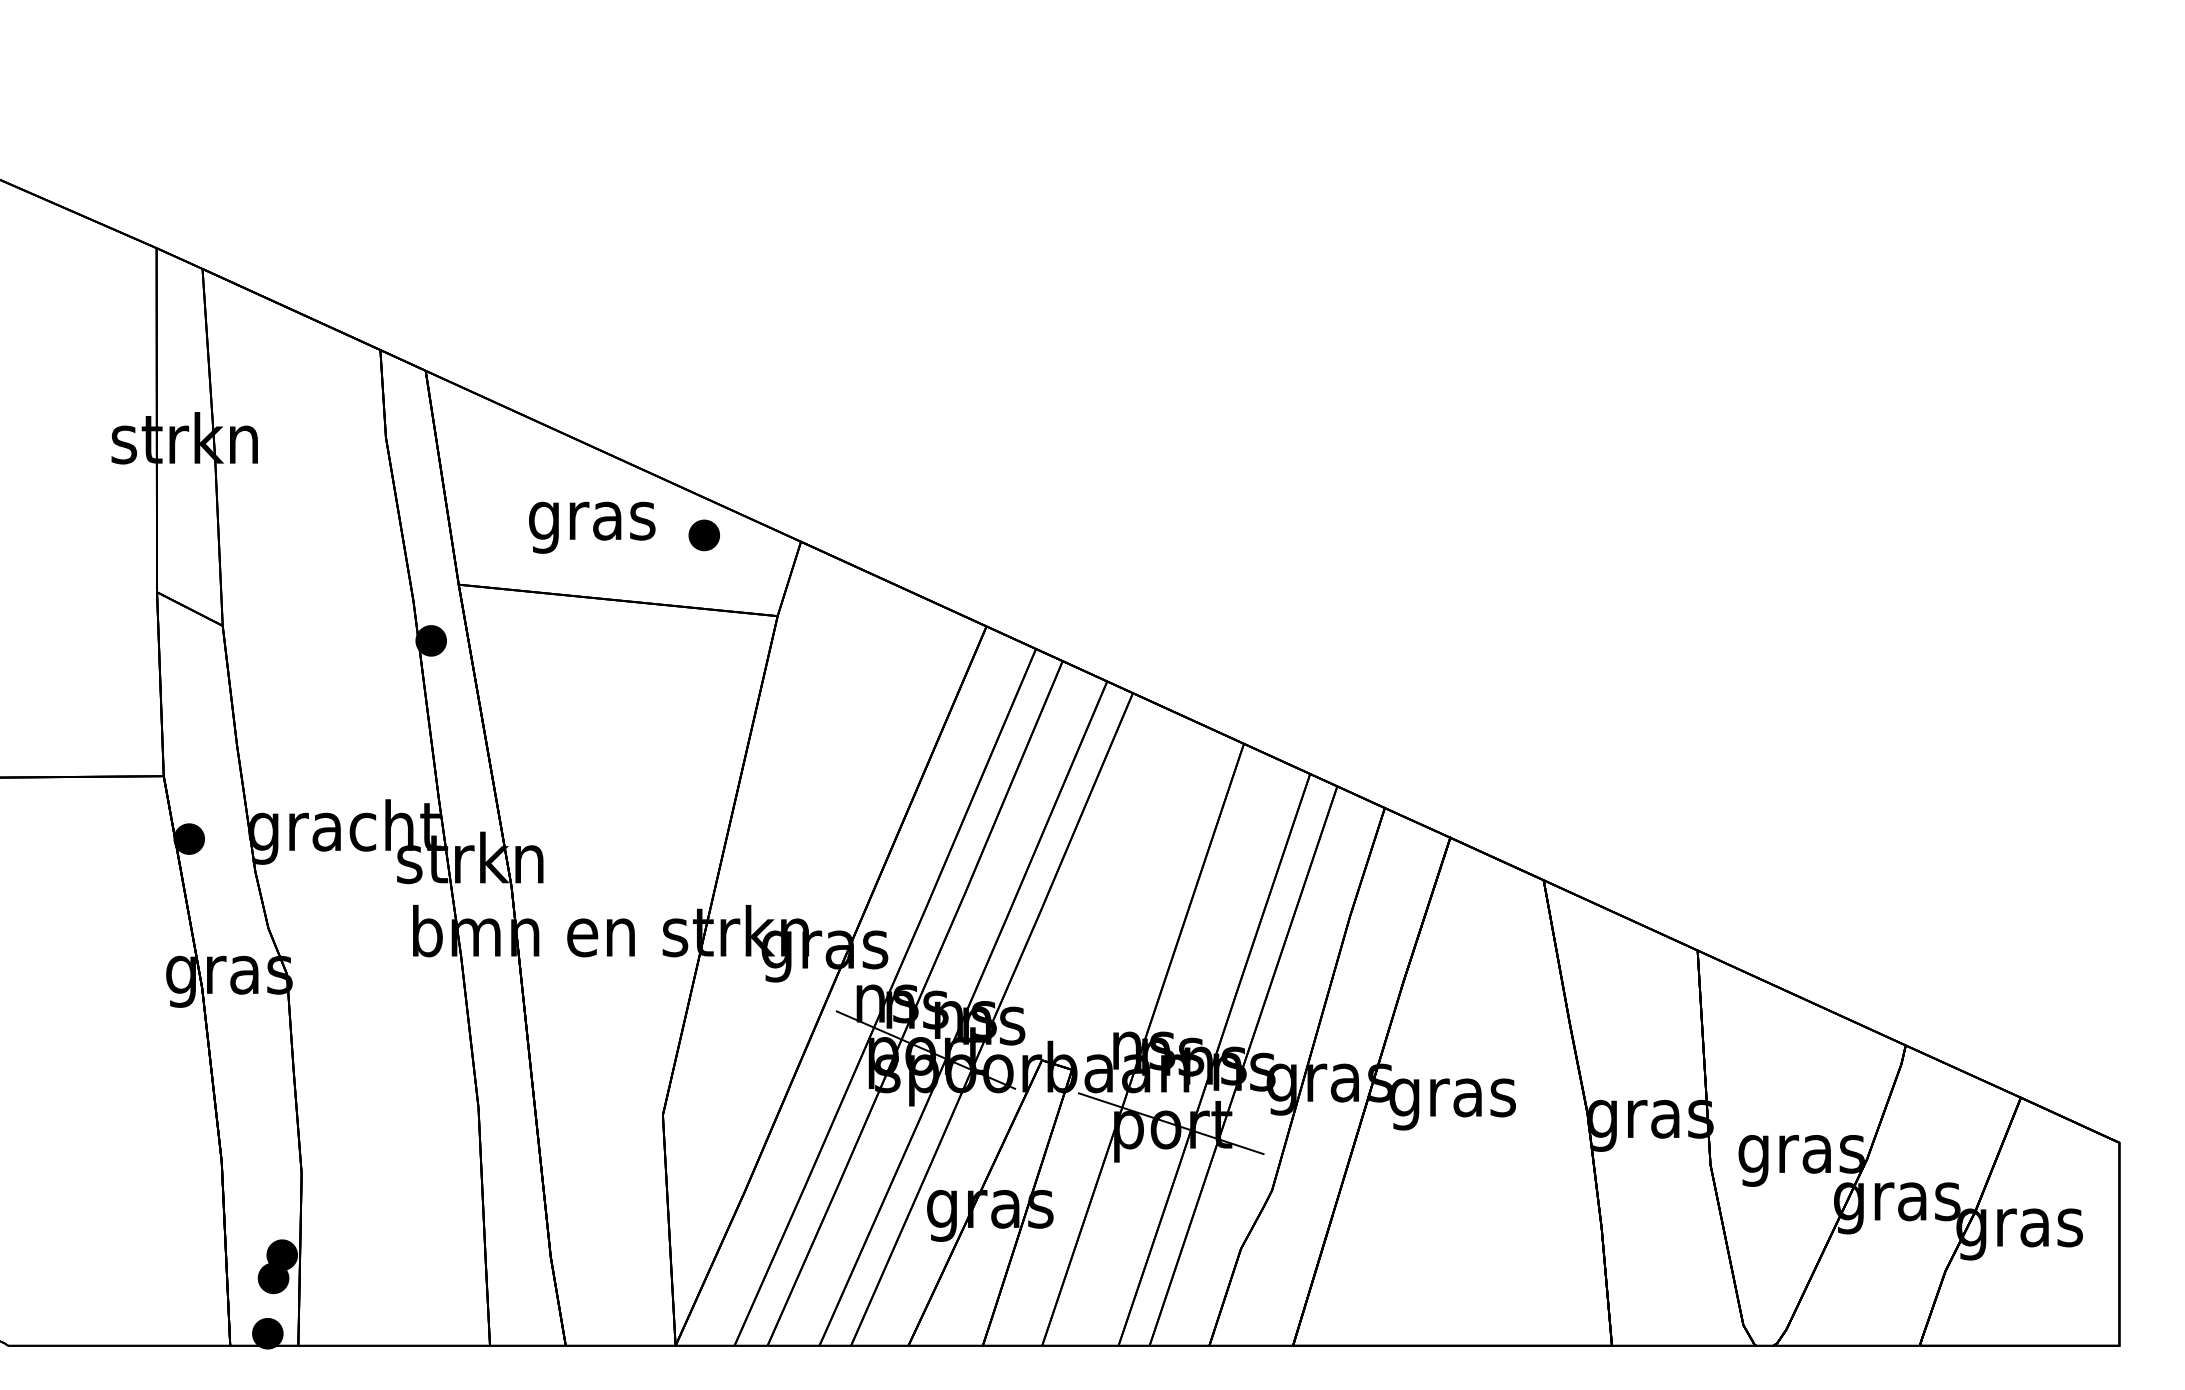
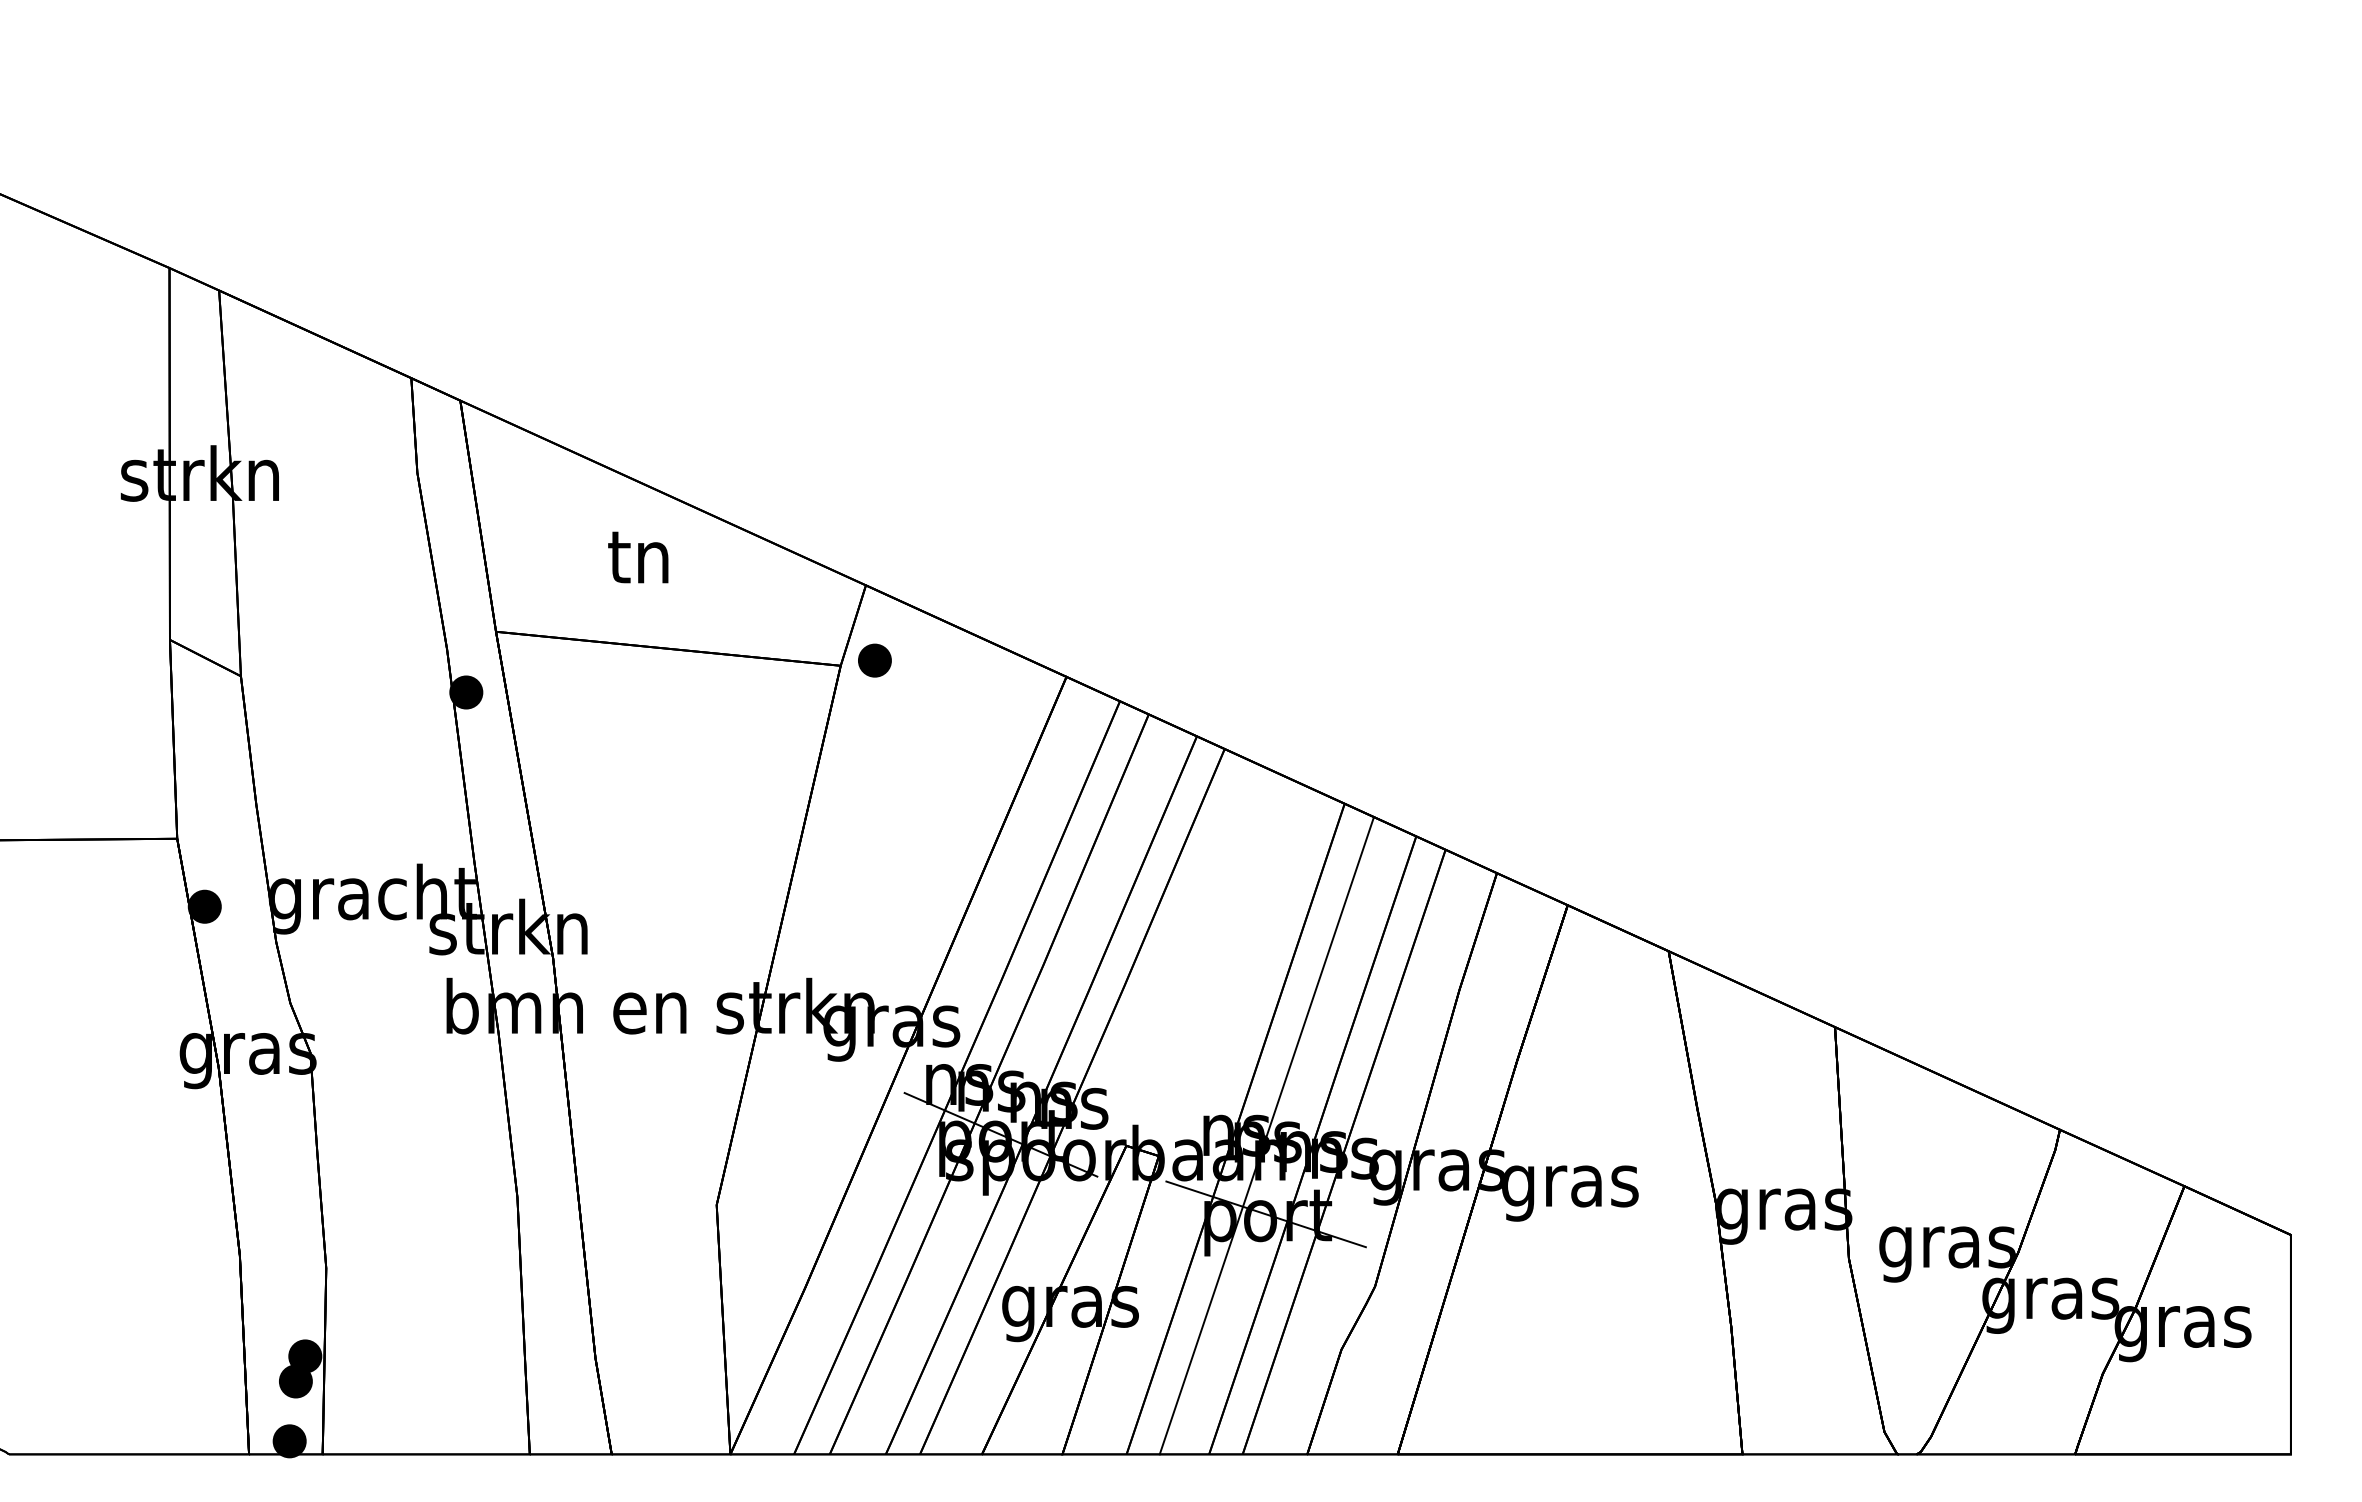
text: (592, 522) -> (640, 564), gras -> tn
part: (703, 535) -> (874, 660), moved
line: (1171, 1050) -> (1266, 1135), added

